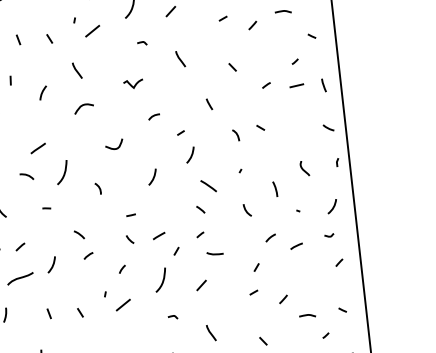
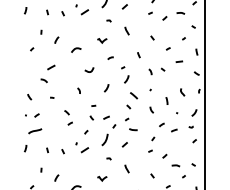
curve: (75, 69) -> (74, 30), removed
curve: (296, 85) -> (179, 61), moved
curve: (63, 171) -> (62, 80), removed
curve: (51, 265) -> (51, 126), removed

